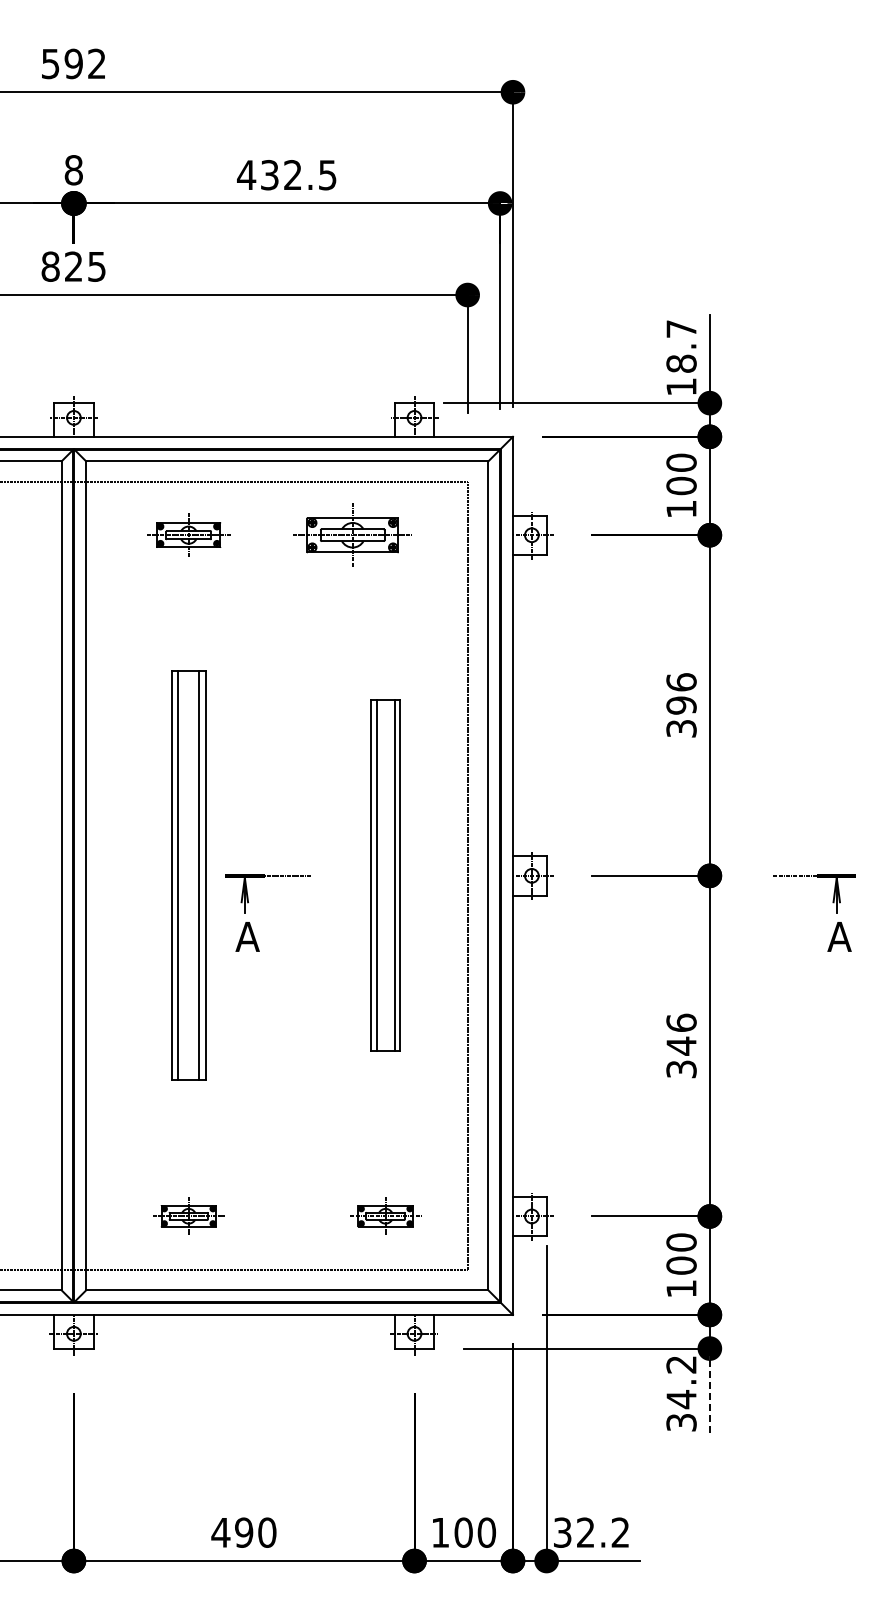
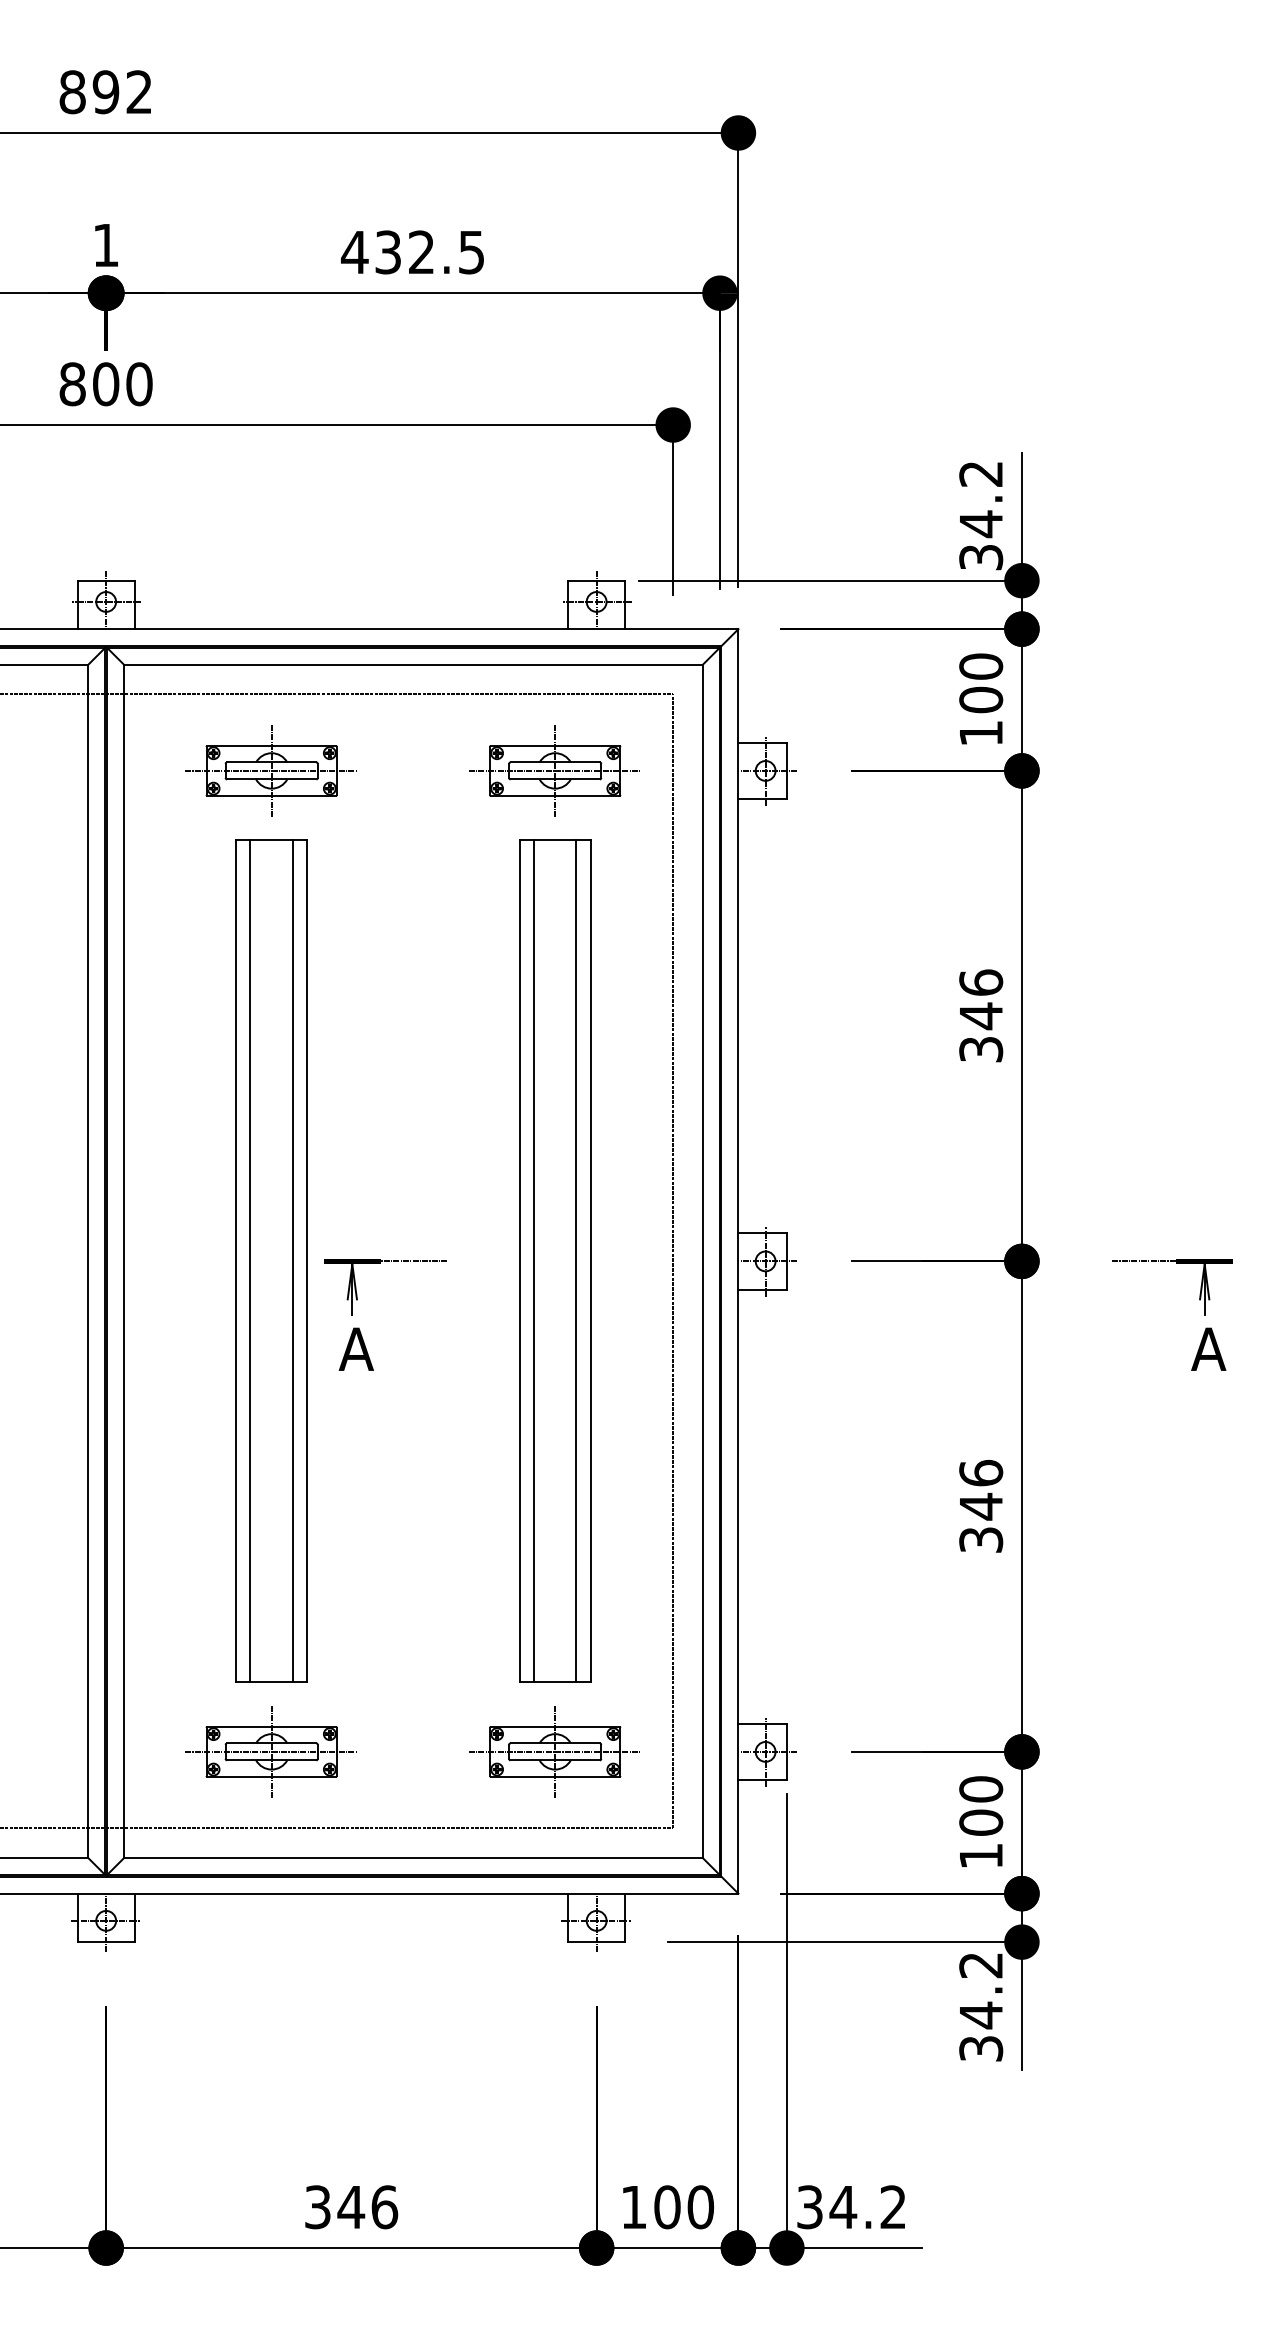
text: (50, 63) -> (72, 91), 592 -> 892
text: (73, 170) -> (105, 245), 8 -> 1
text: (85, 266) -> (122, 383), 825 -> 800
text: (681, 357) -> (981, 514), 18.7 -> 34.2
part: (188, 534) -> (271, 769), size x1.43
part: (352, 534) -> (554, 769), moved
text: (681, 705) -> (981, 1016), 396 -> 346
part: (188, 875) -> (271, 1260), size x1.43
part: (385, 875) -> (554, 1260), size x1.67
part: (188, 1215) -> (271, 1750), size x1.67
part: (385, 1215) -> (554, 1750), size x1.67
line: (709, 1393) -> (1021, 2006), dashed -> solid
text: (243, 1532) -> (350, 2206), 490 -> 346
text: (585, 1532) -> (842, 2206), 32.2 -> 34.2

